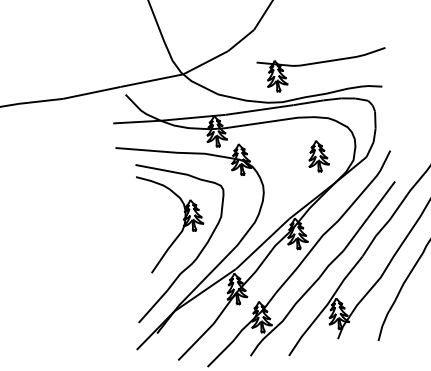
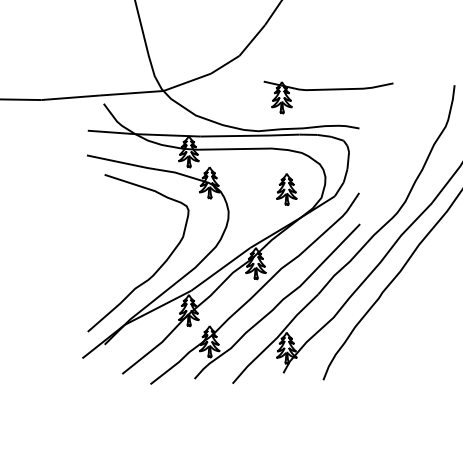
part: (321, 63) -> (328, 90), moved
part: (182, 220) -> (144, 235), removed

